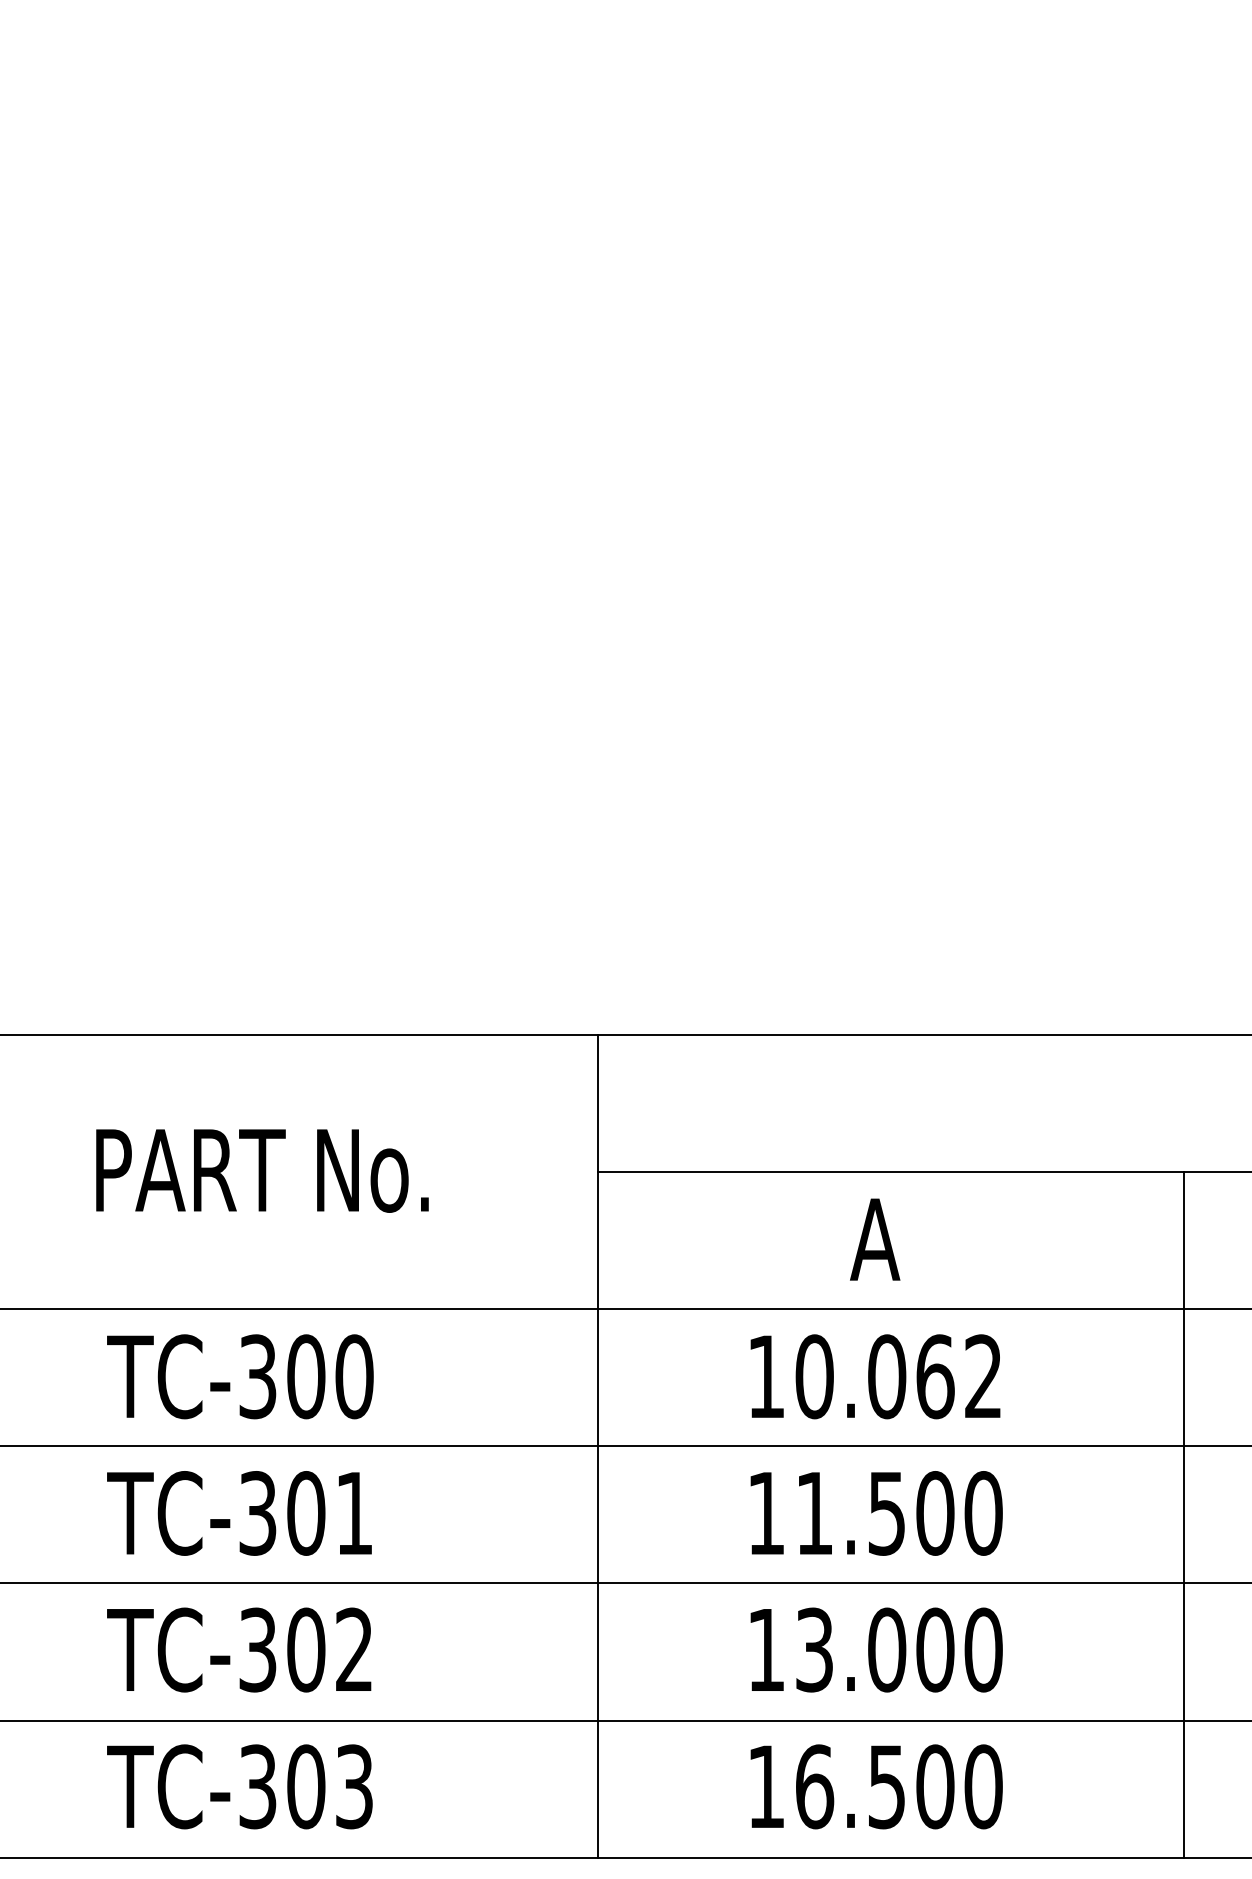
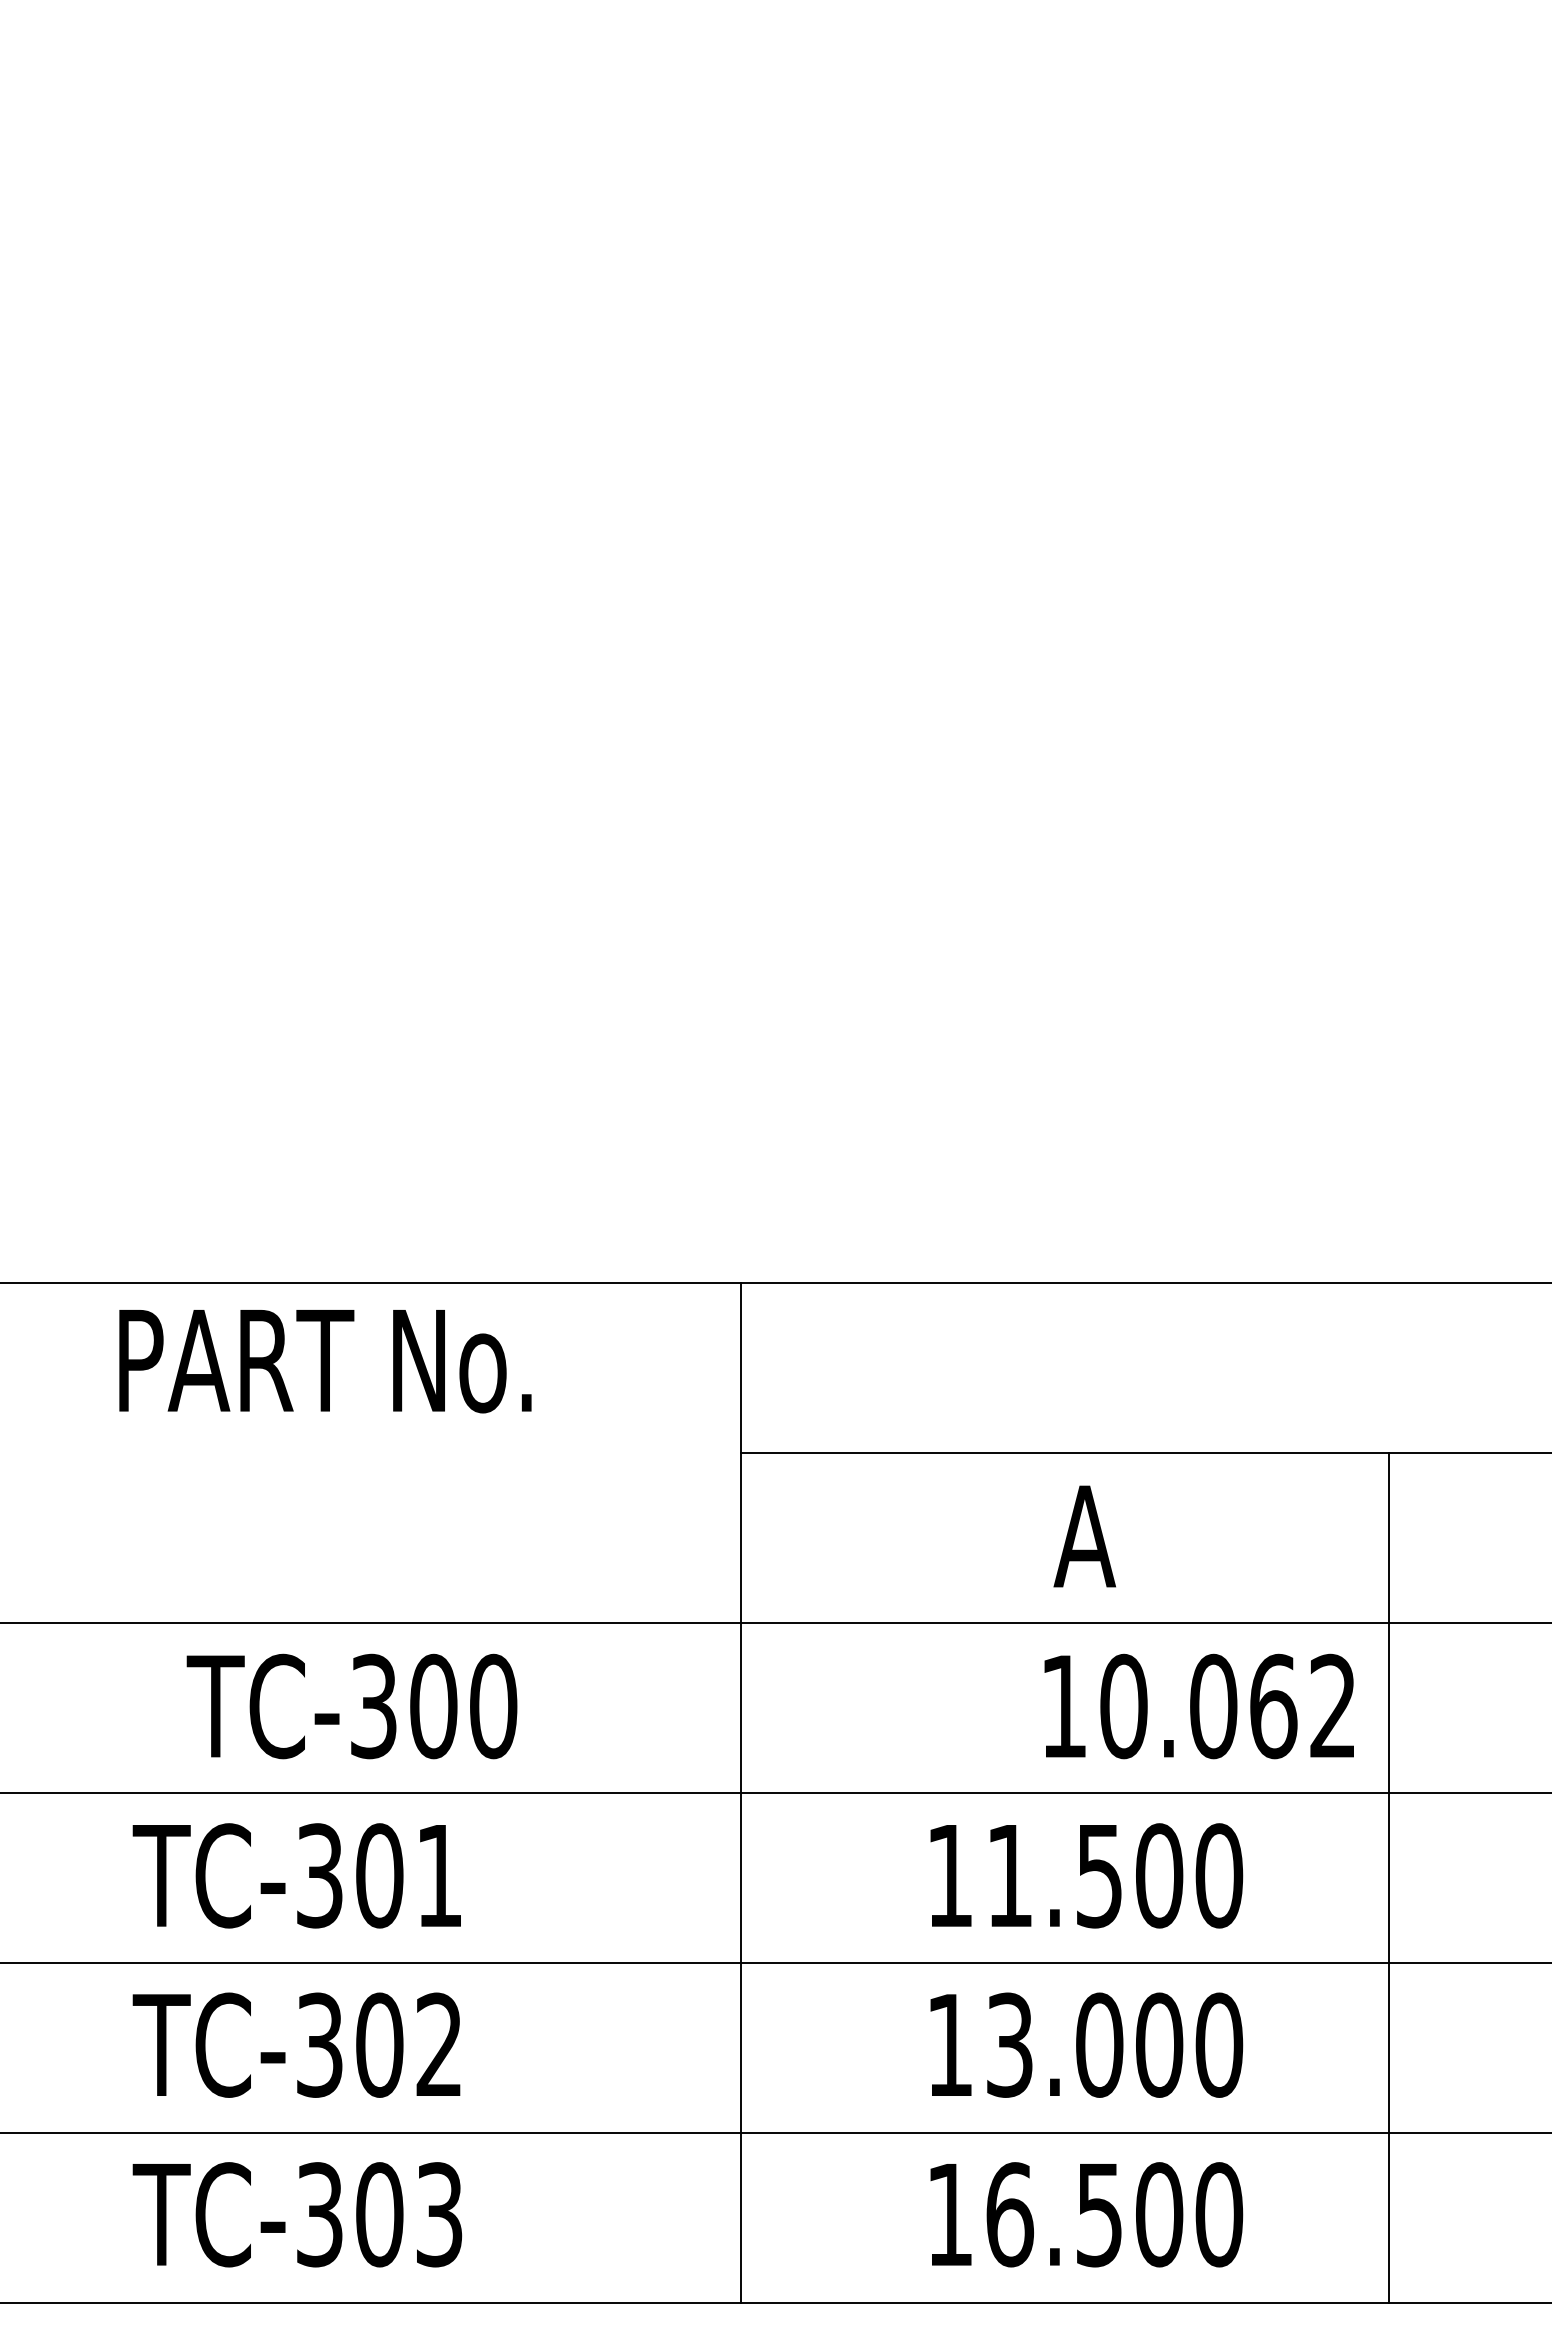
text: (262, 1171) -> (325, 1361), moved
text: (239, 1376) -> (351, 1706), moved
text: (874, 1376) -> (1198, 1706), moved
line: (1183, 1514) -> (1389, 1877), moved

